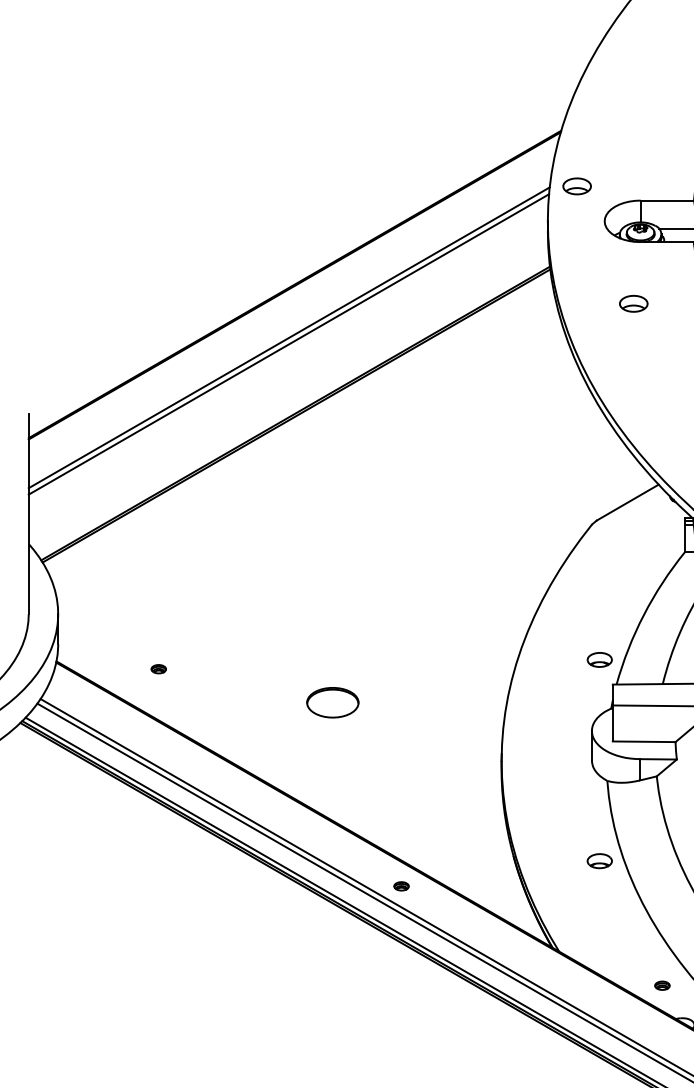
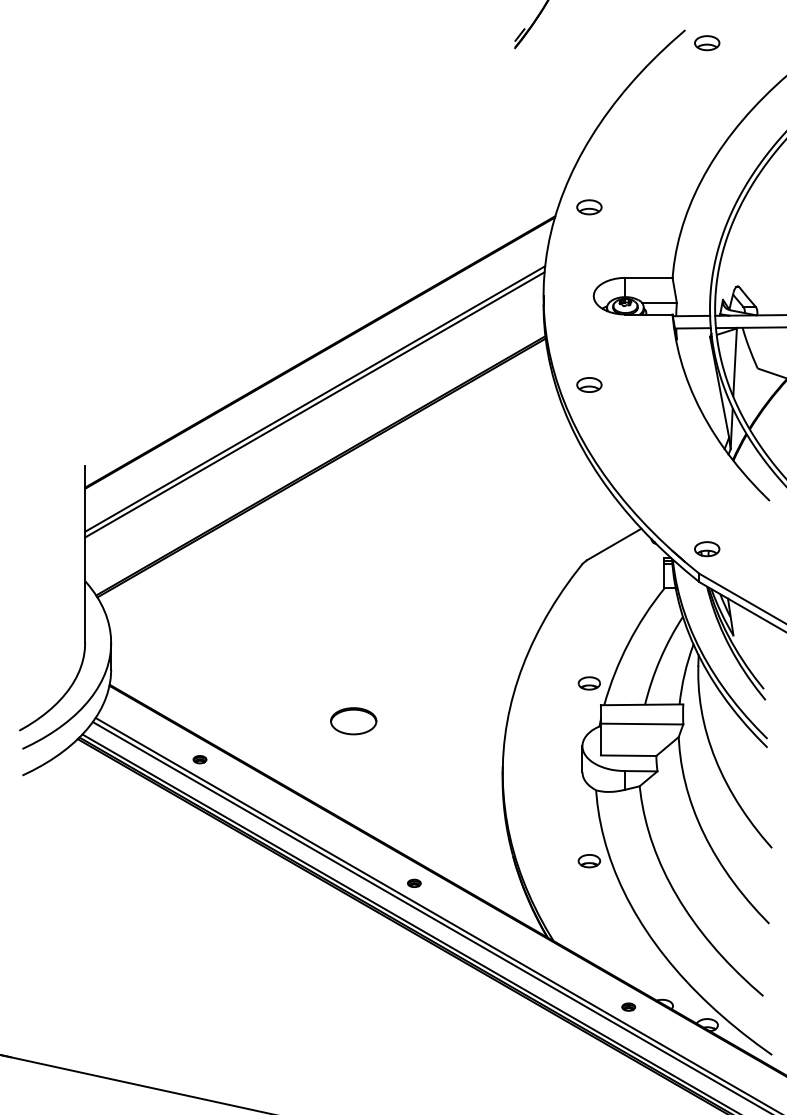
part: (577, 186) -> (589, 207), moved
part: (633, 303) -> (589, 384), moved
part: (158, 669) -> (199, 759), moved
part: (662, 985) -> (628, 1006), moved

